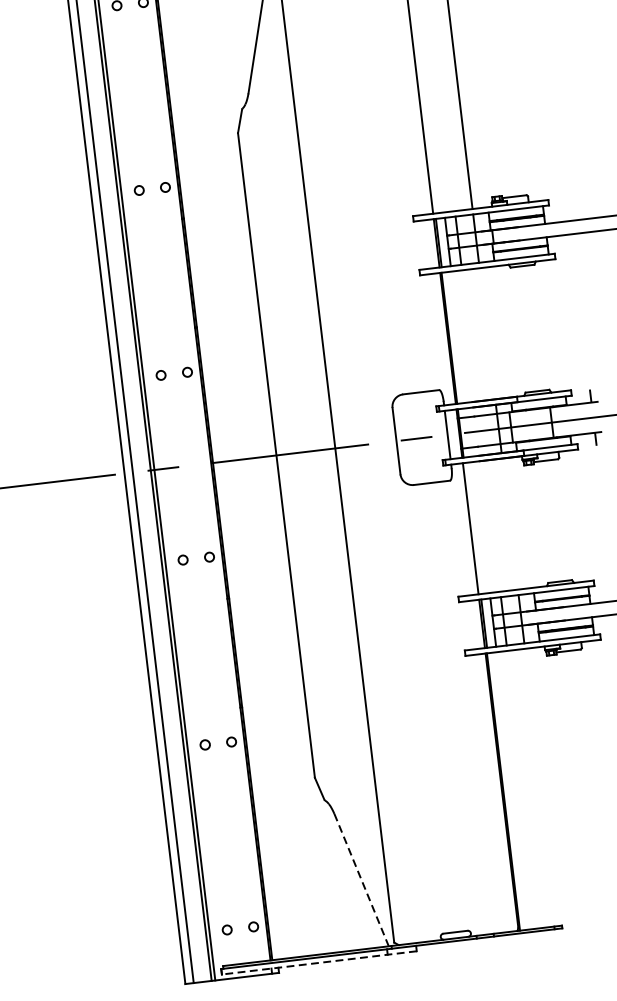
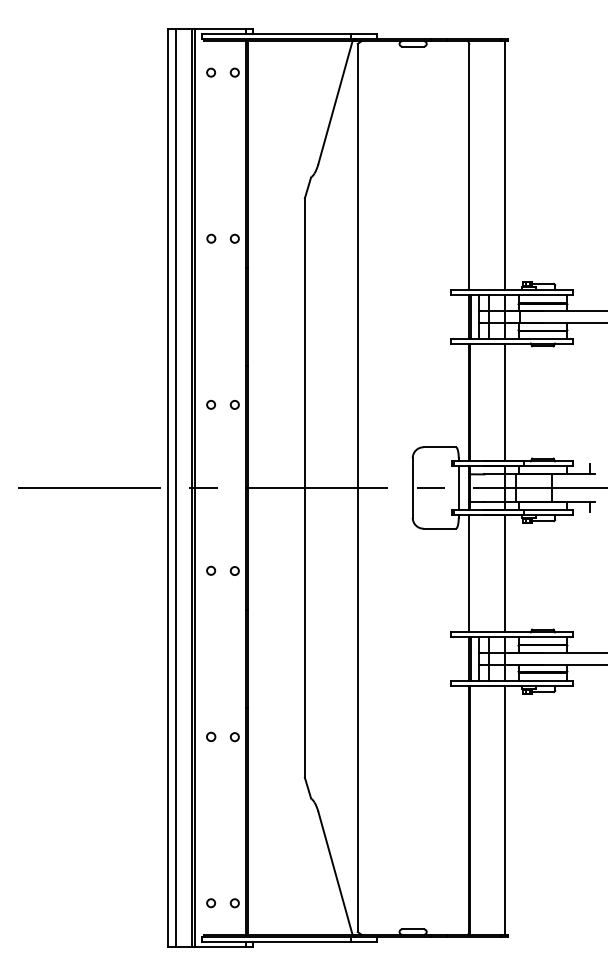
line: (487, 333) -> (504, 402), added
line: (509, 524) -> (504, 573), added
line: (541, 786) -> (504, 809), added
line: (361, 880) -> (335, 873), dashed -> solid
line: (319, 963) -> (289, 942), dashed -> solid

